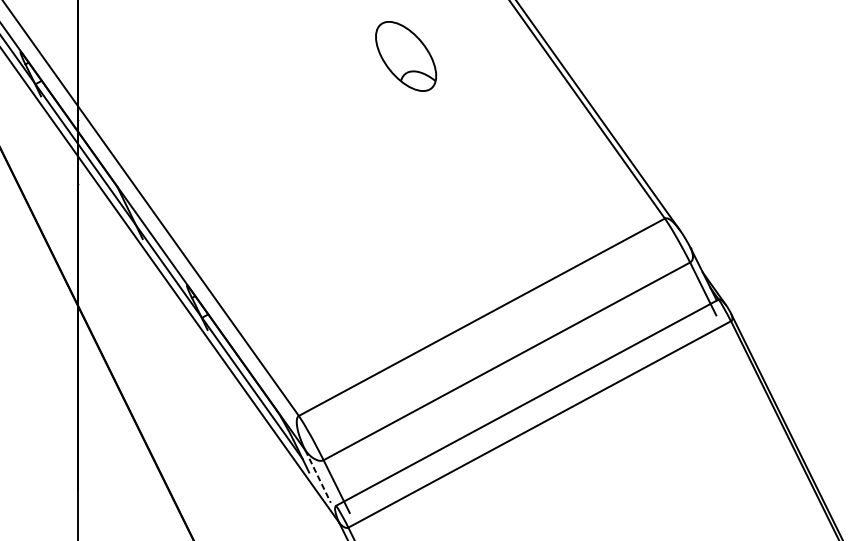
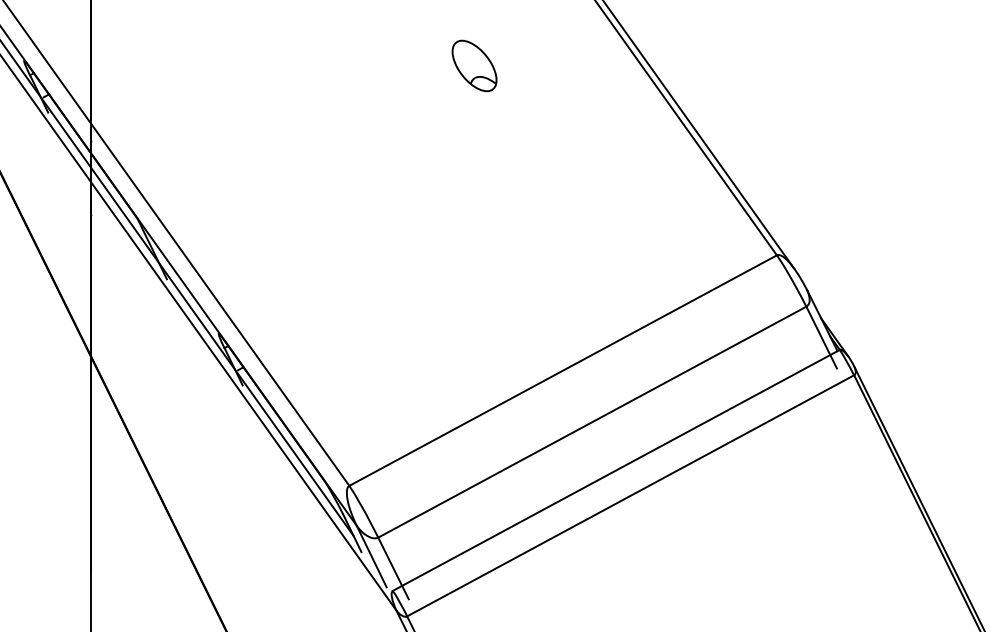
part: (406, 56) -> (474, 65), size x0.62
line: (317, 477) -> (371, 557), dashed -> solid

